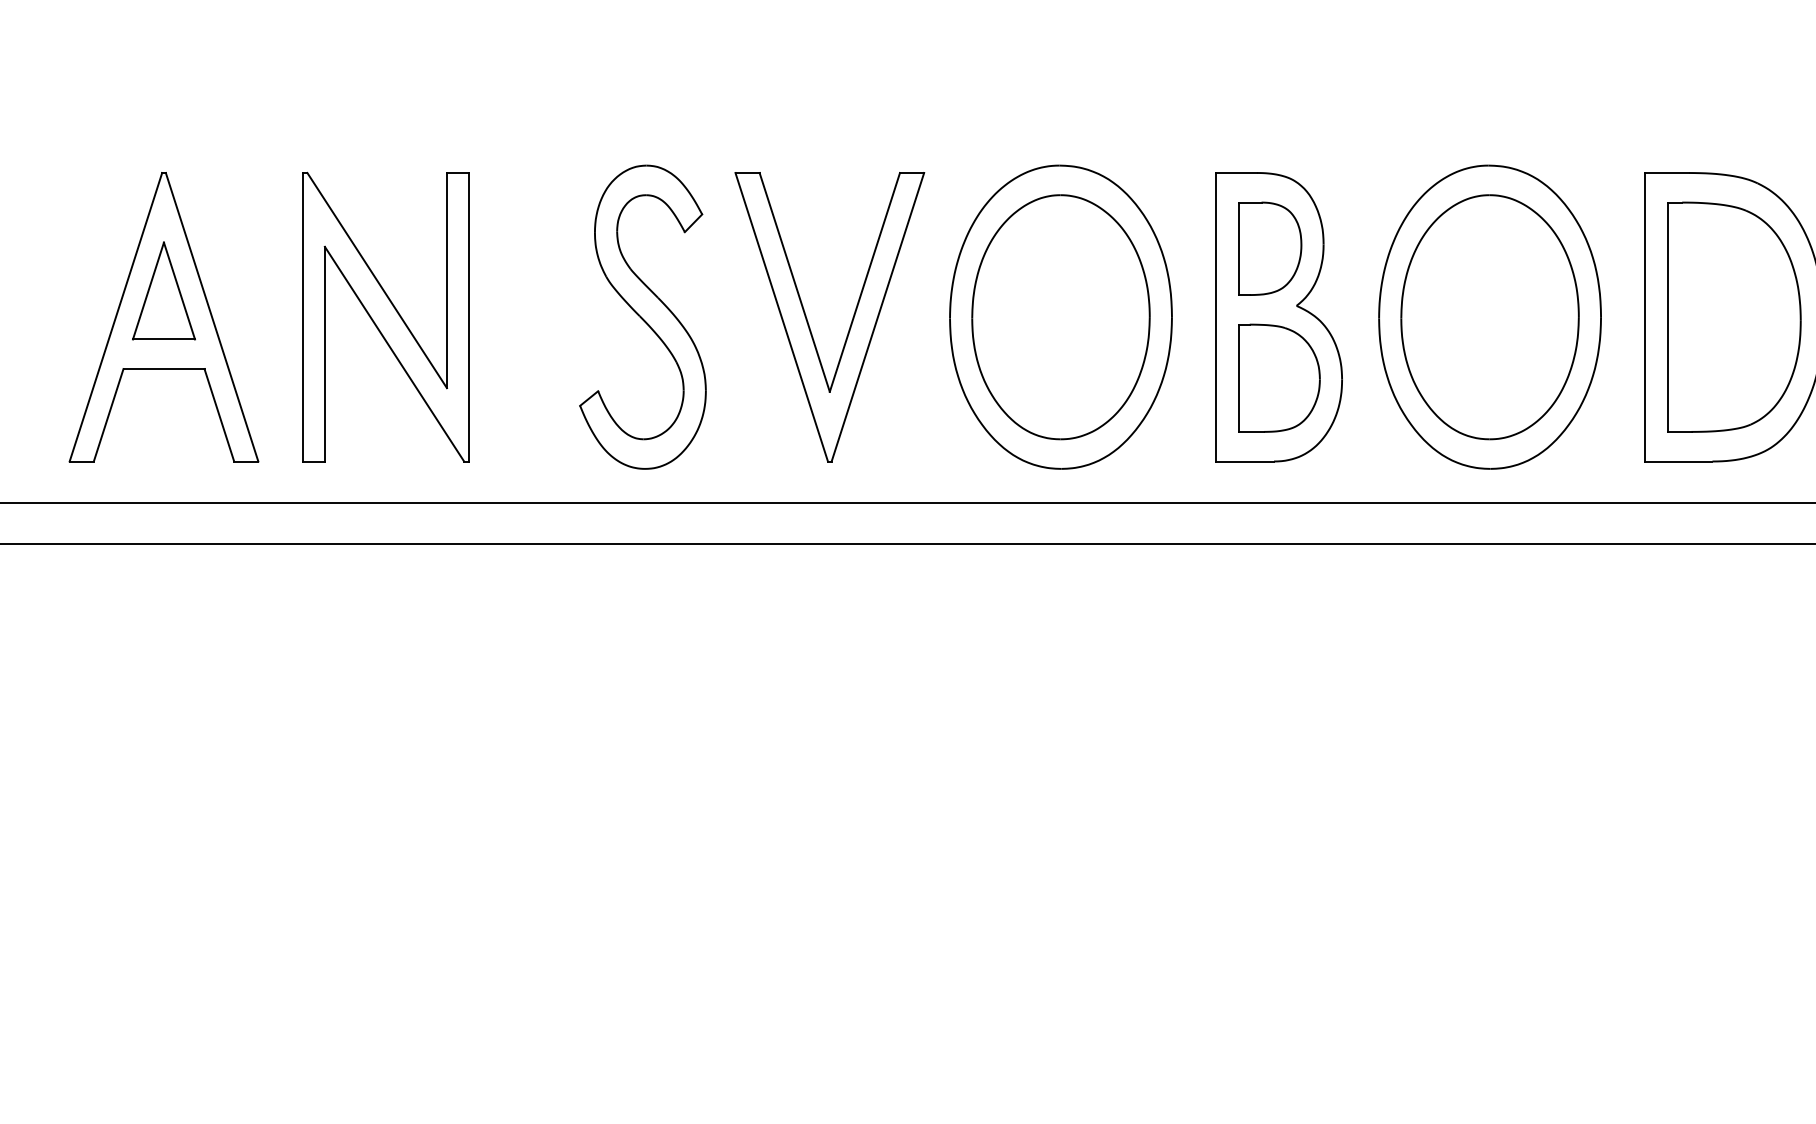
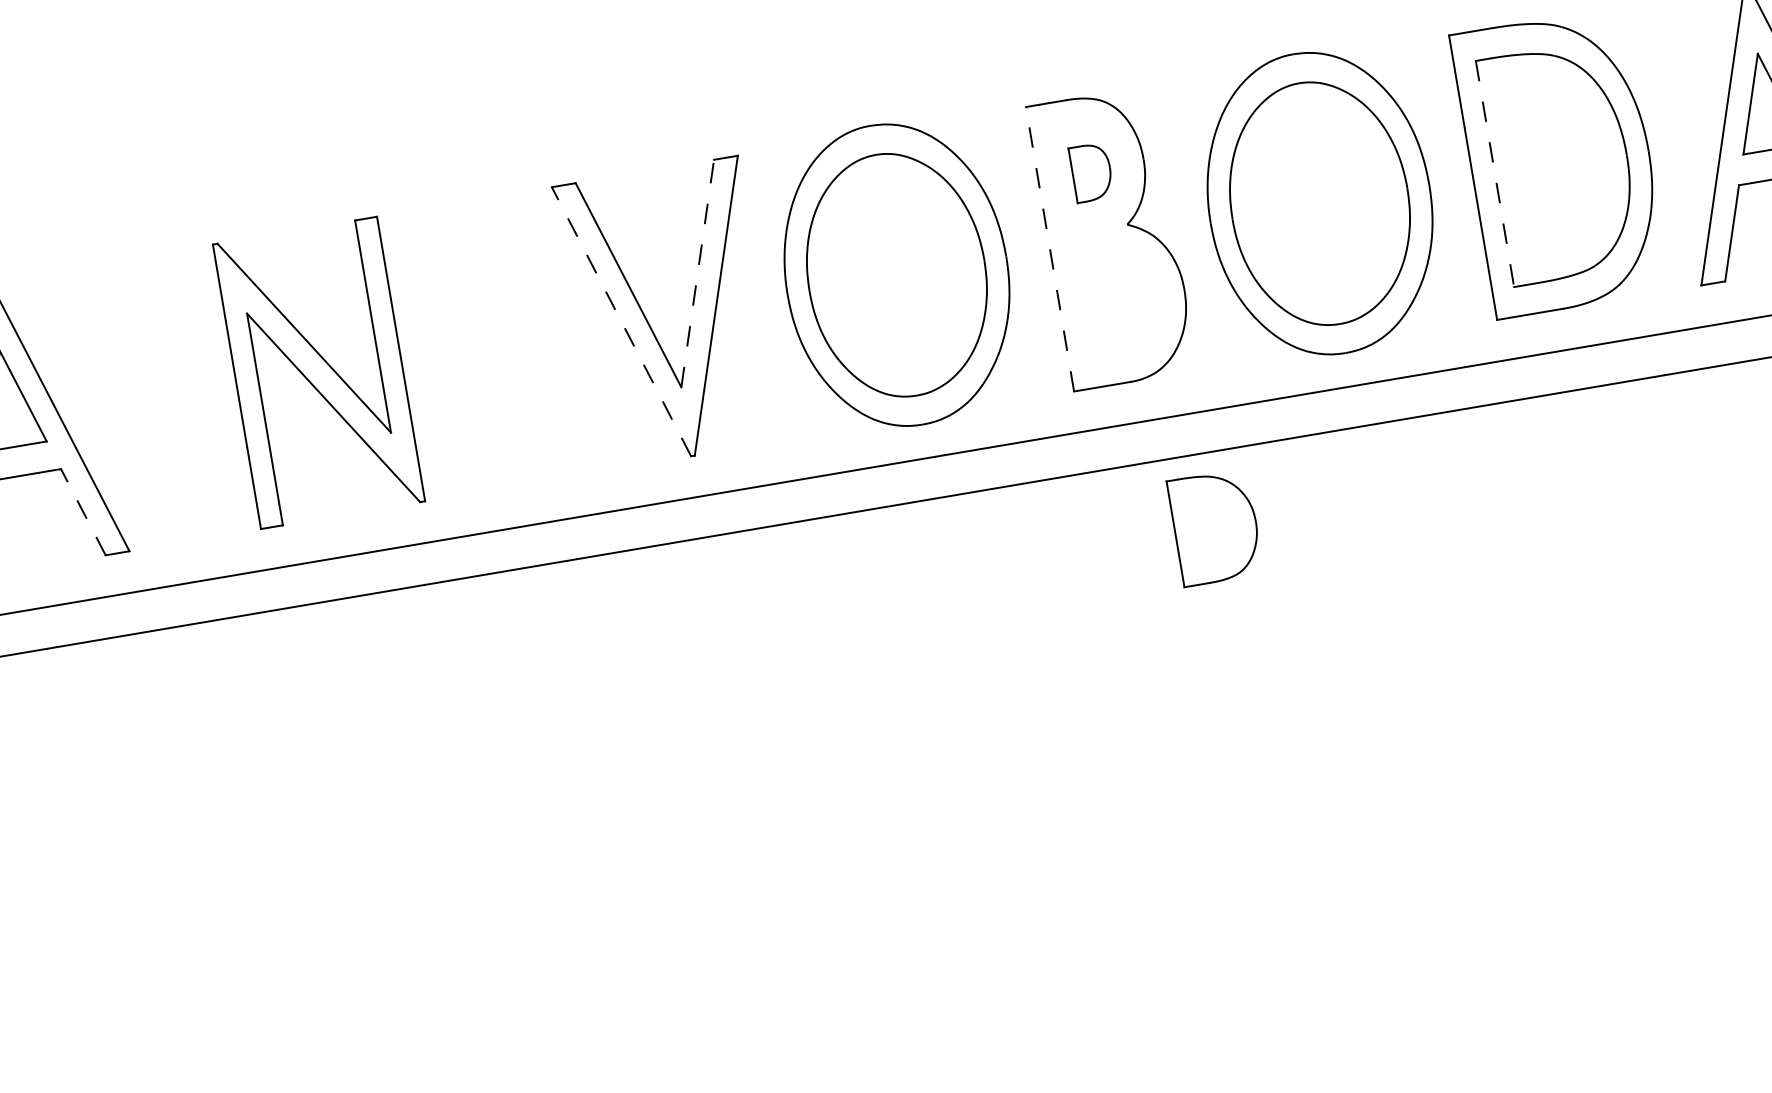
part: (1270, 248) -> (1091, 172), size x0.6
line: (864, 282) -> (697, 273), solid -> dashed
part: (385, 316) -> (318, 372), moved
part: (642, 316) -> (484, 344), removed
line: (781, 316) -> (621, 321), solid -> dashed
line: (1216, 316) -> (1050, 248), solid -> dashed
line: (1667, 317) -> (1494, 174), solid -> dashed
part: (1279, 377) -> (1215, 526), moved
line: (219, 415) -> (83, 512), solid -> dashed

